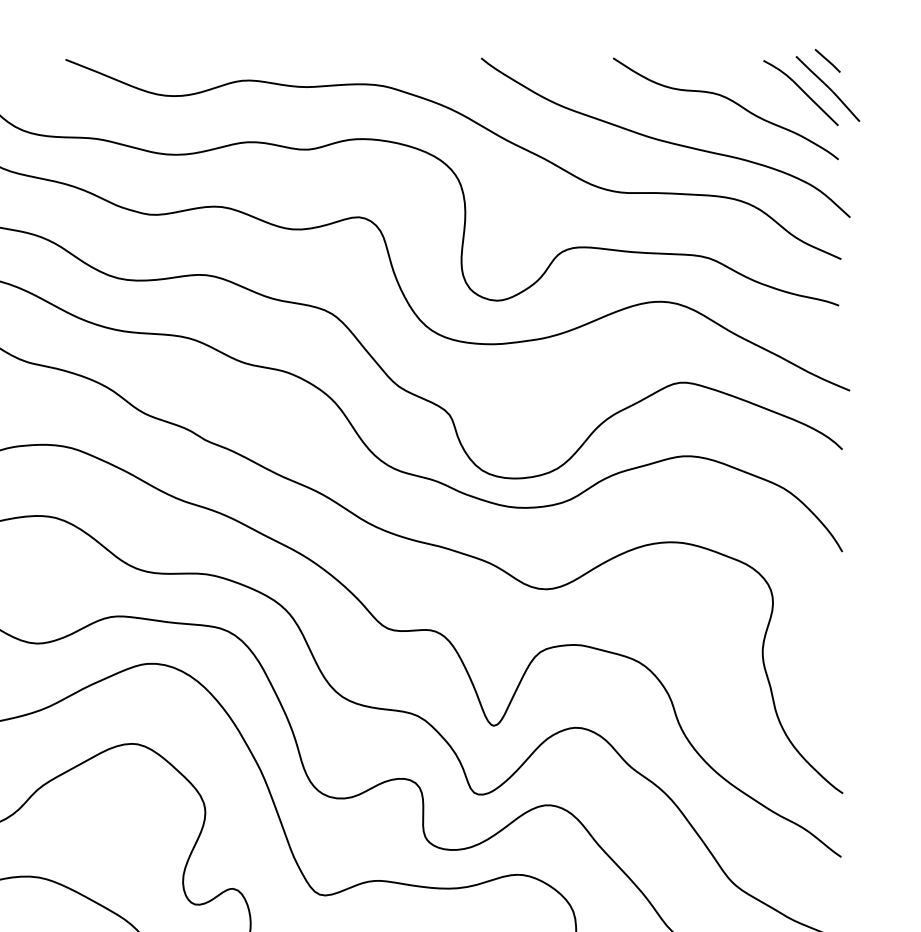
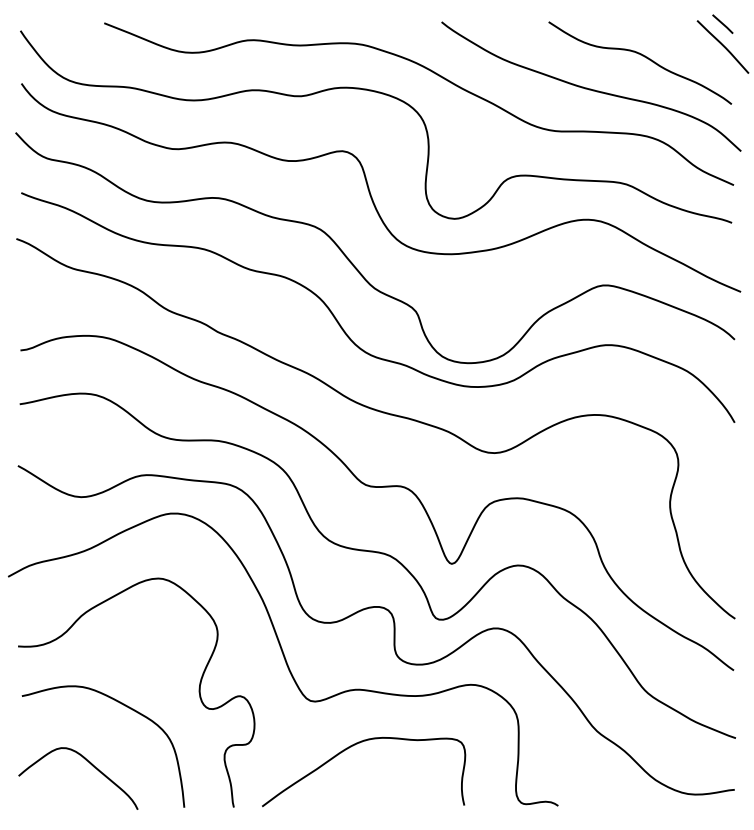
curve: (801, 90) -> (701, 48), removed

